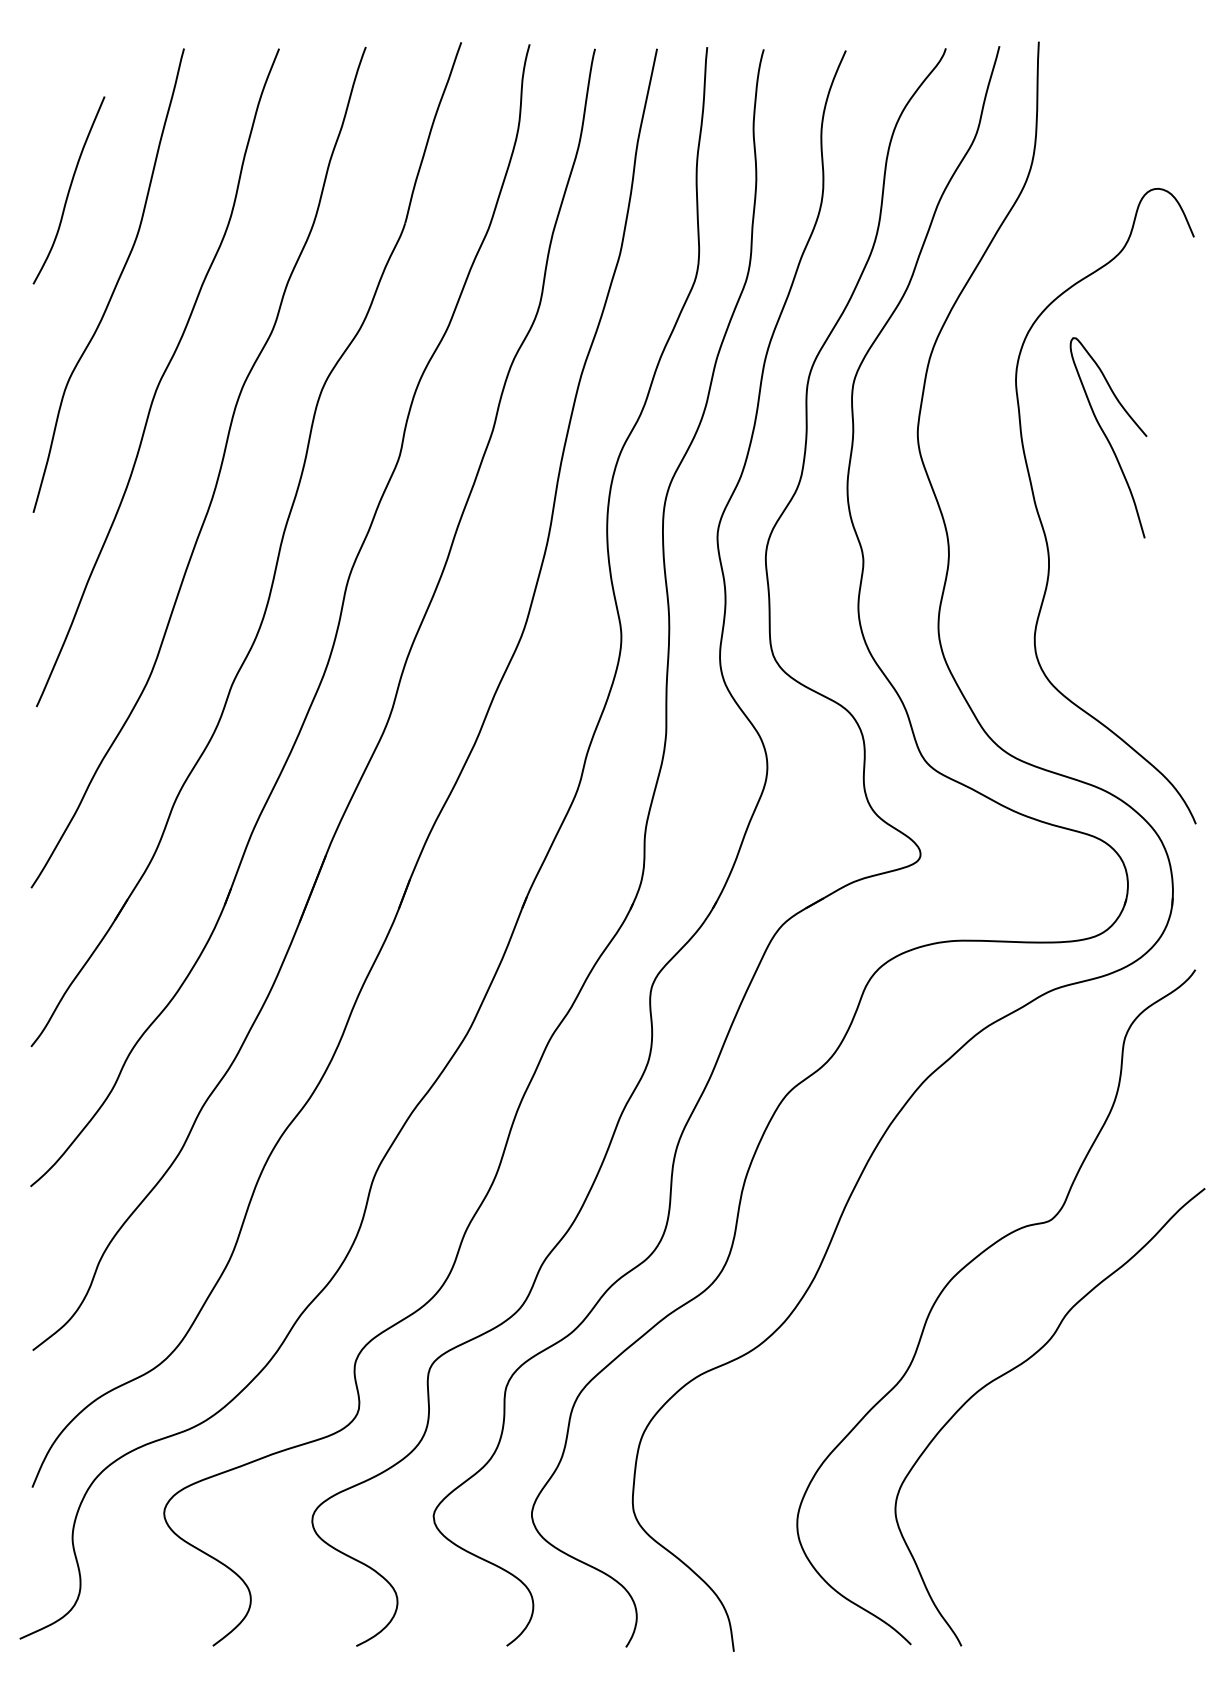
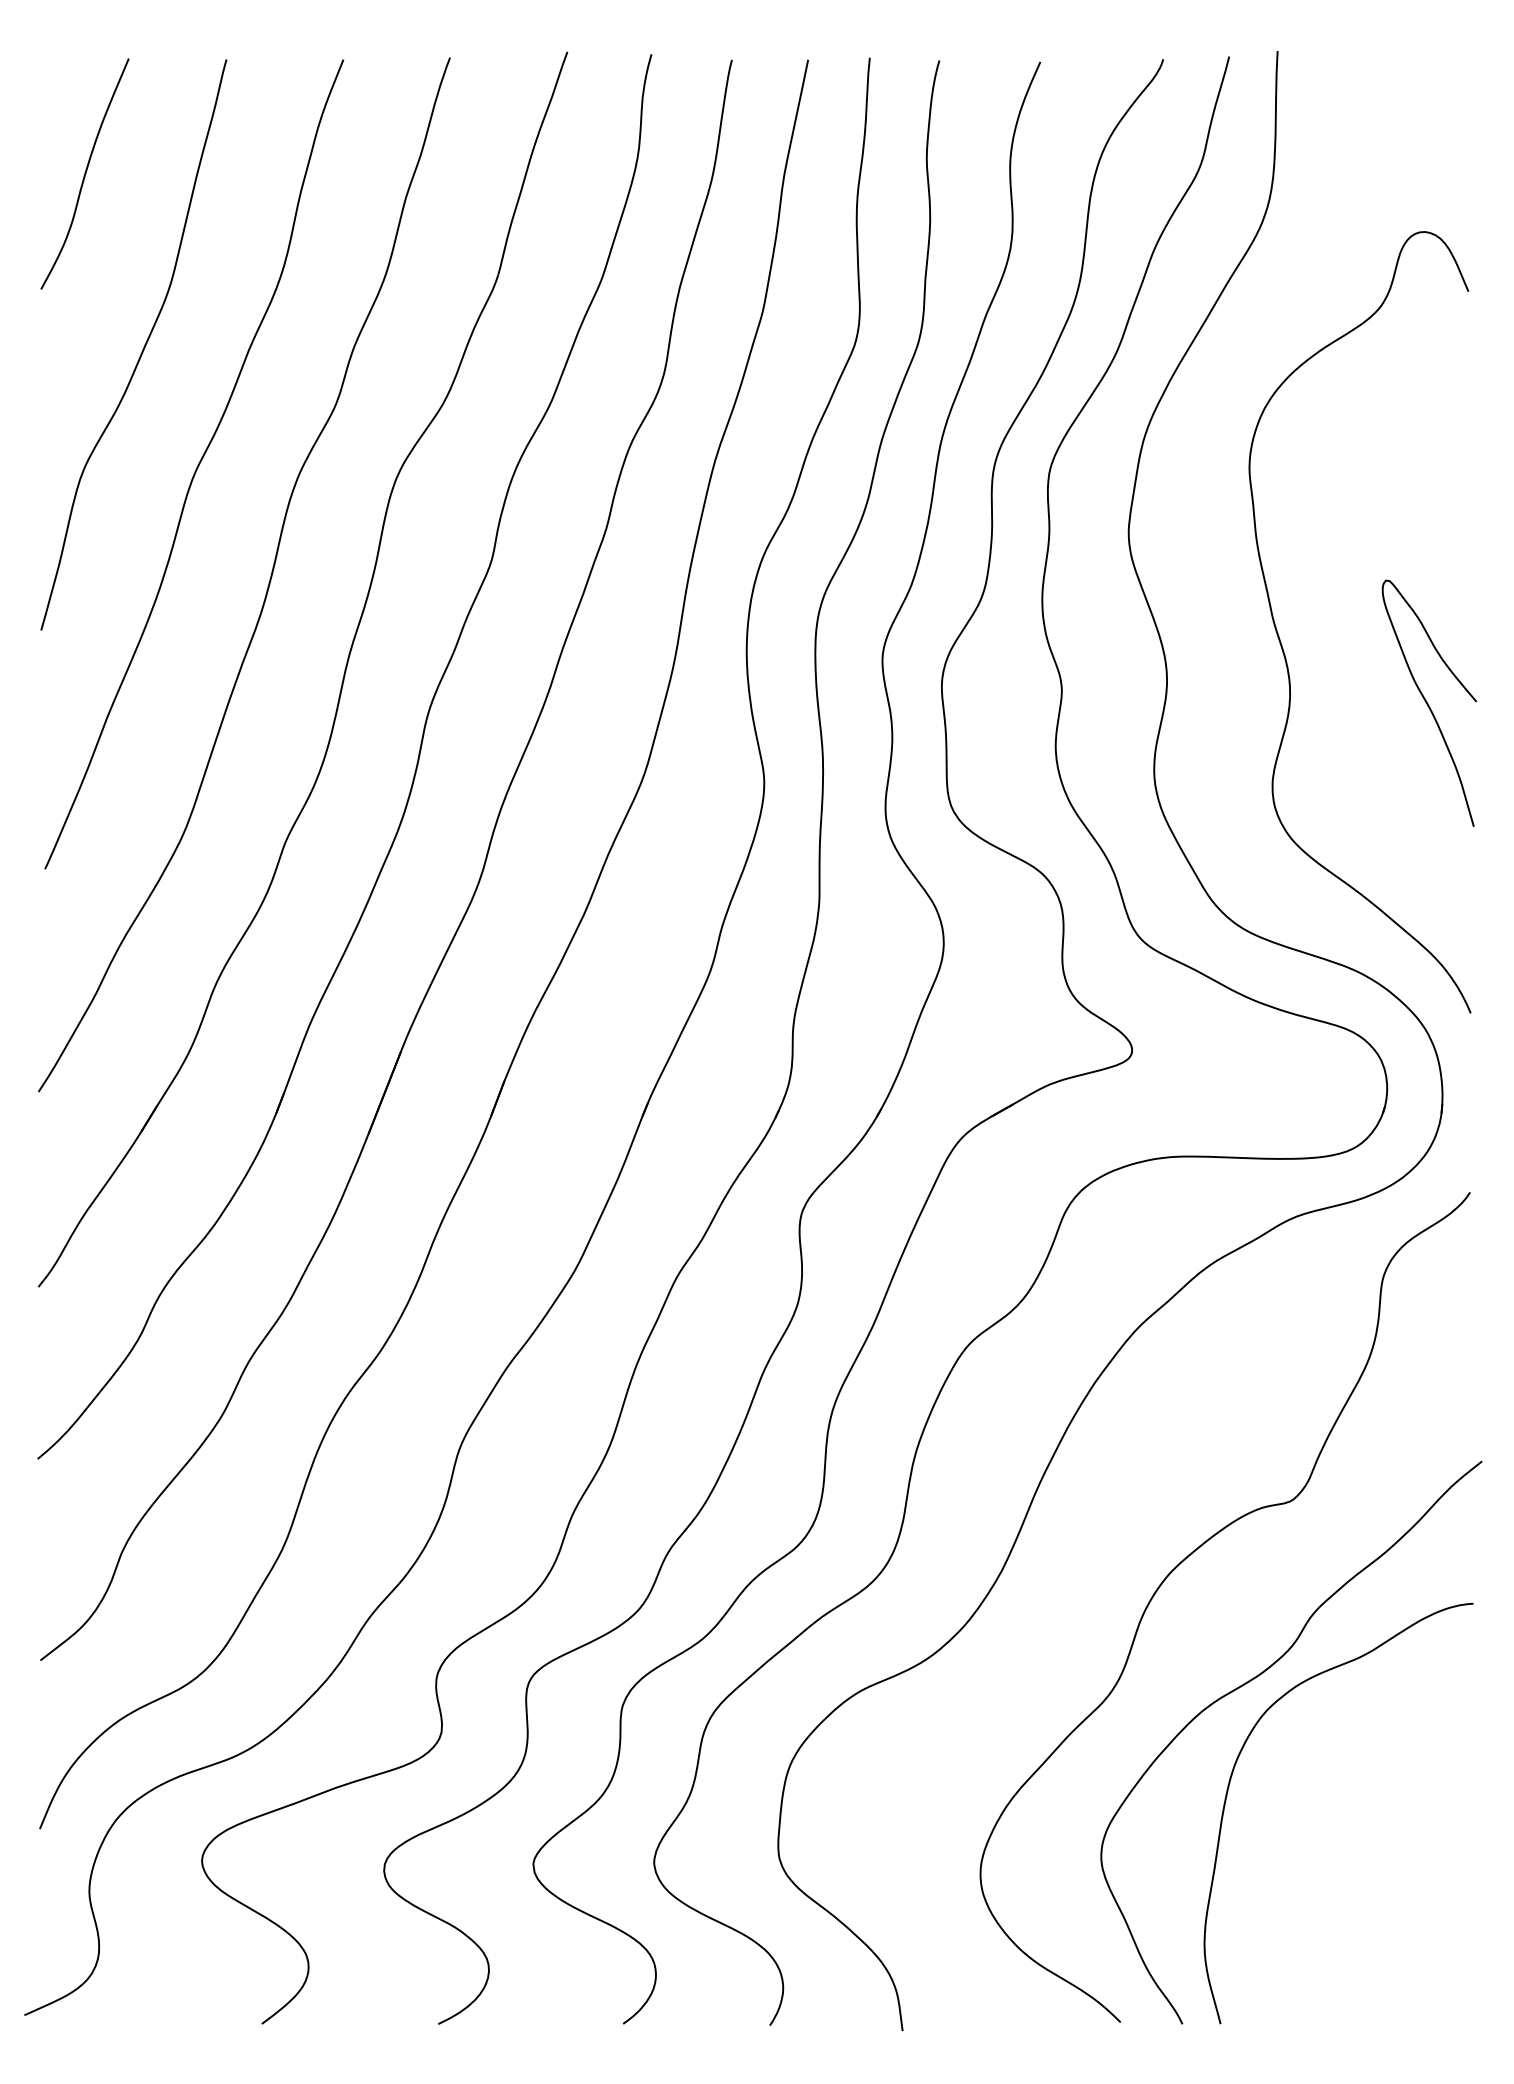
curve: (68, 190) -> (84, 173), moved
curve: (1107, 437) -> (1427, 702), moved
curve: (999, 1453) -> (1229, 1787), added

